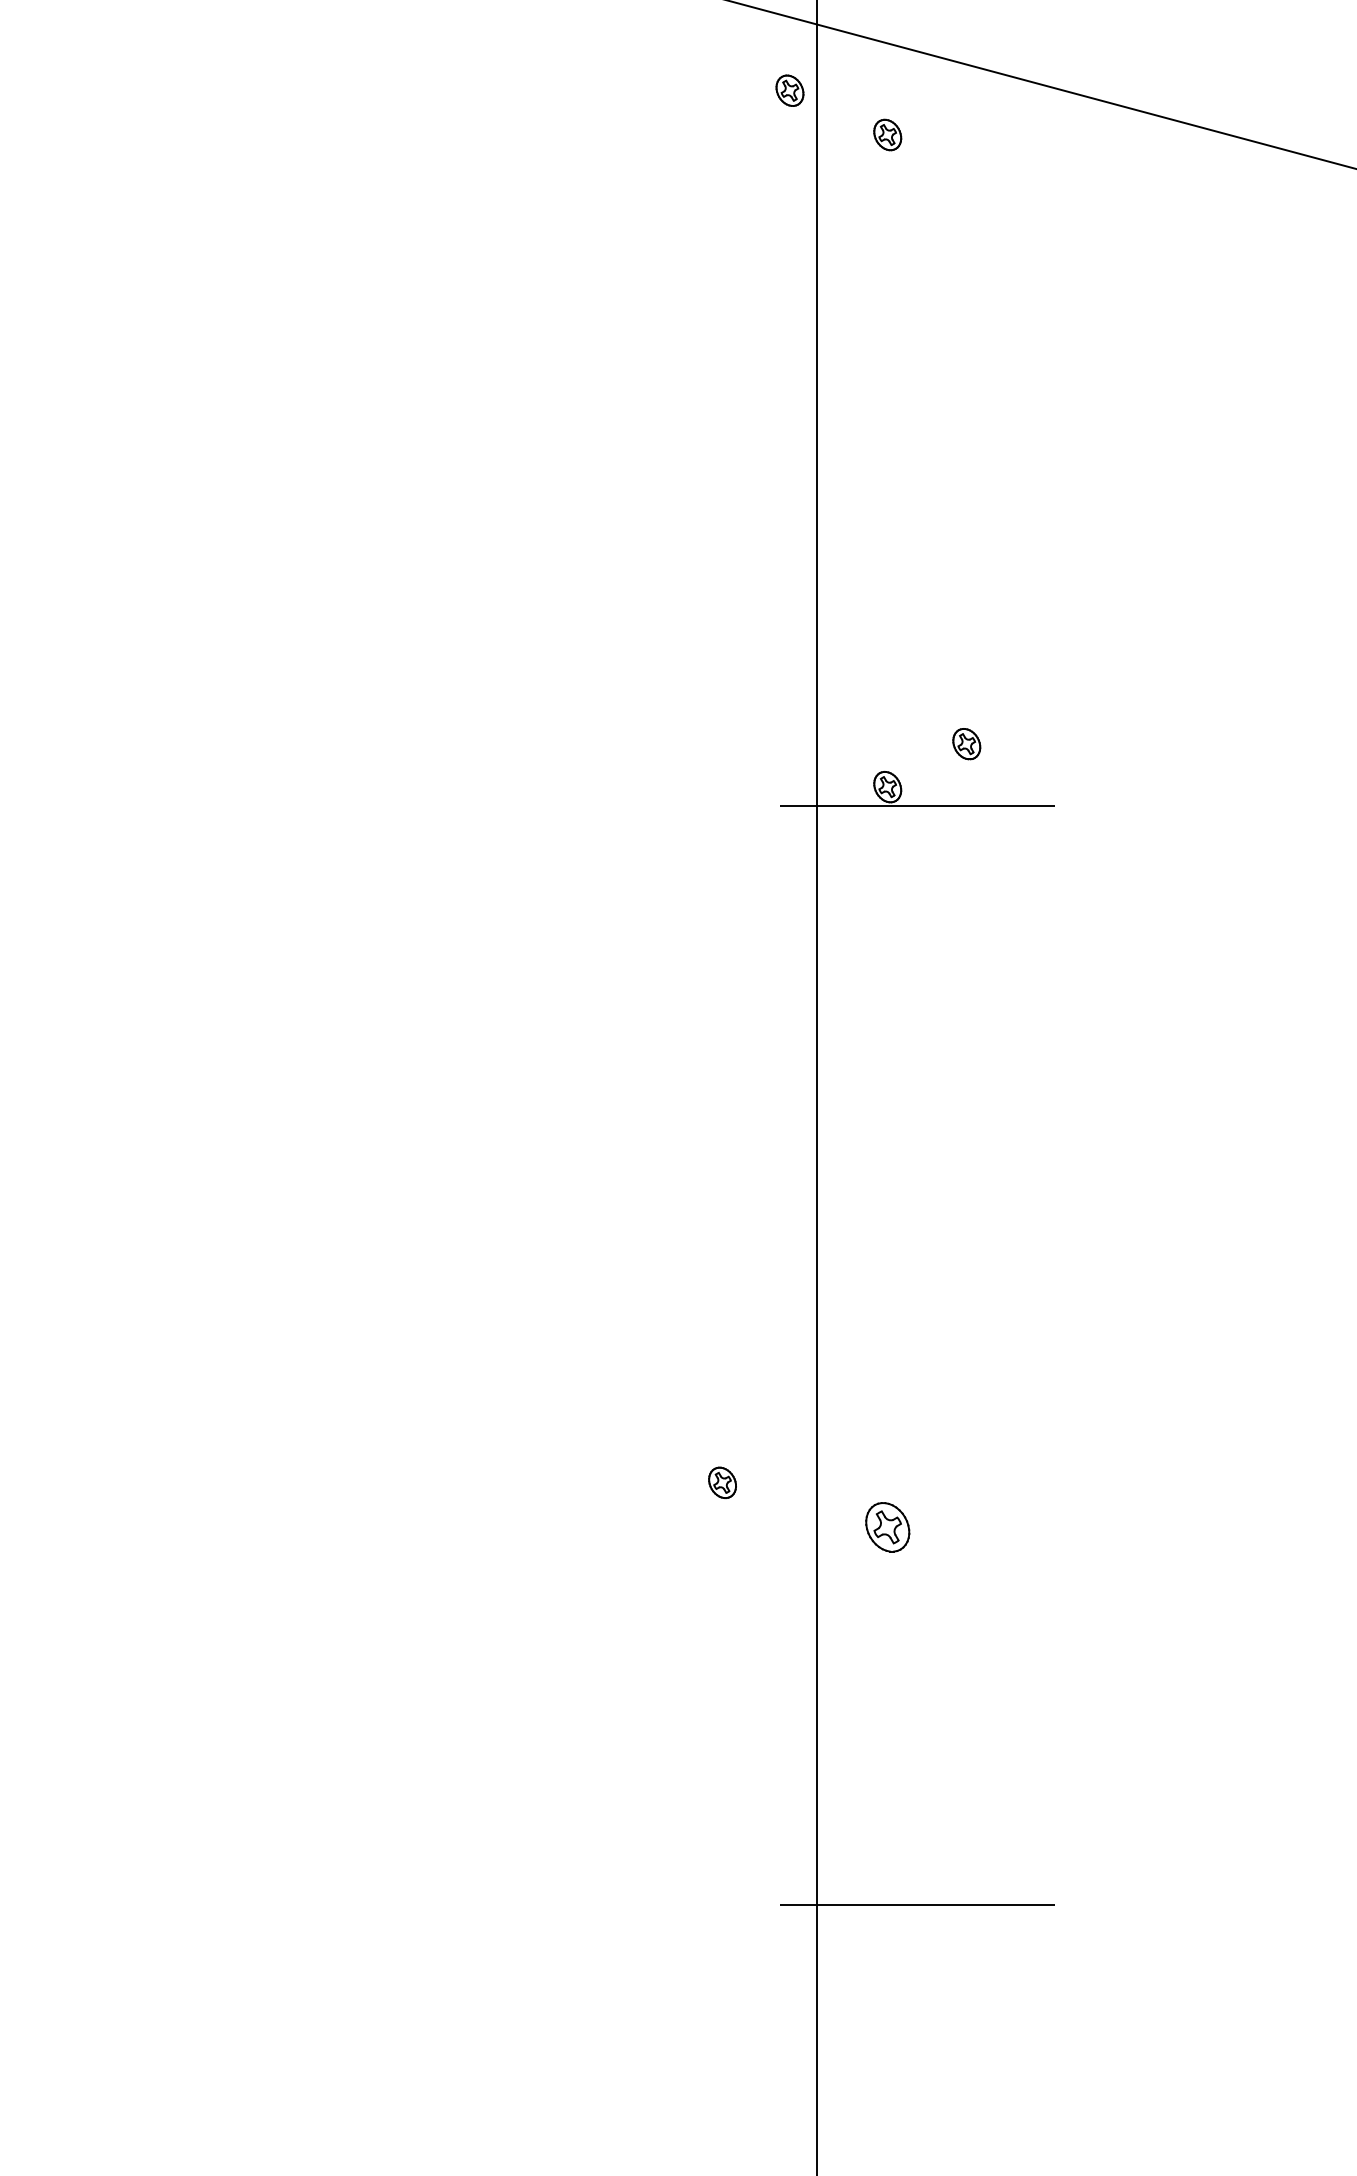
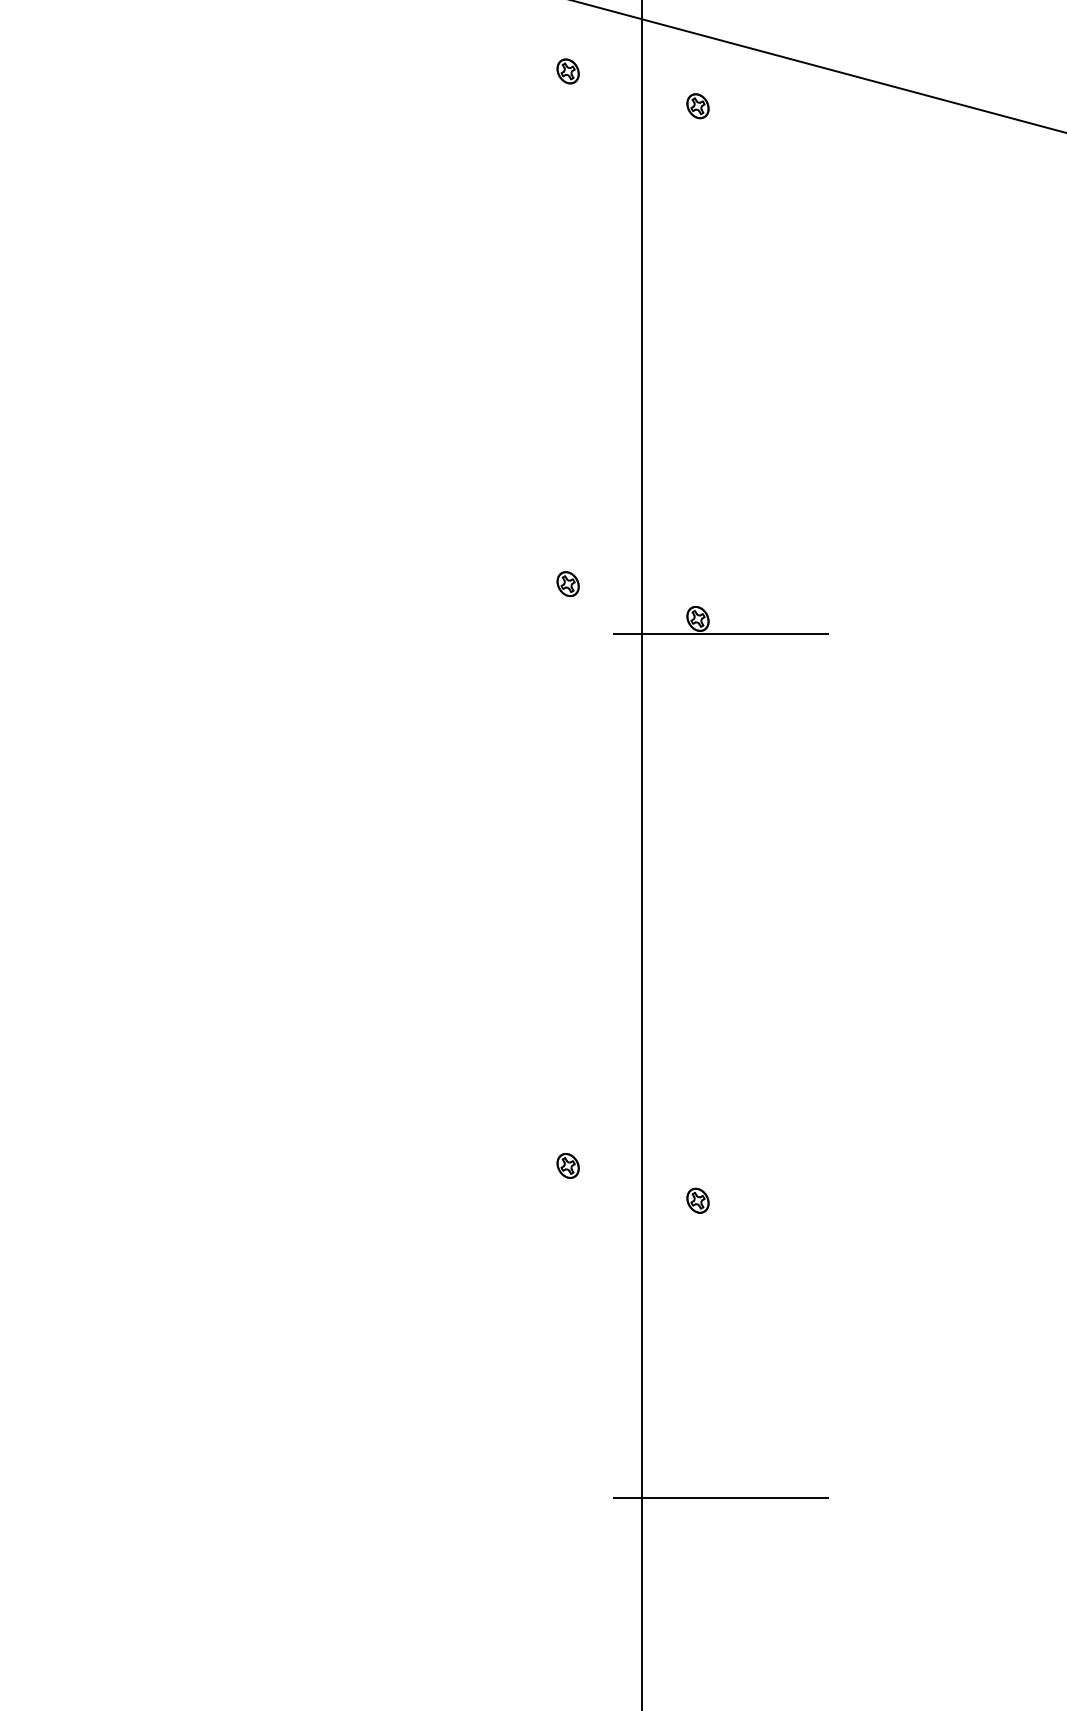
part: (789, 90) -> (567, 71), moved
part: (965, 743) -> (567, 583), moved
part: (887, 1526) -> (697, 1200), size x0.62

